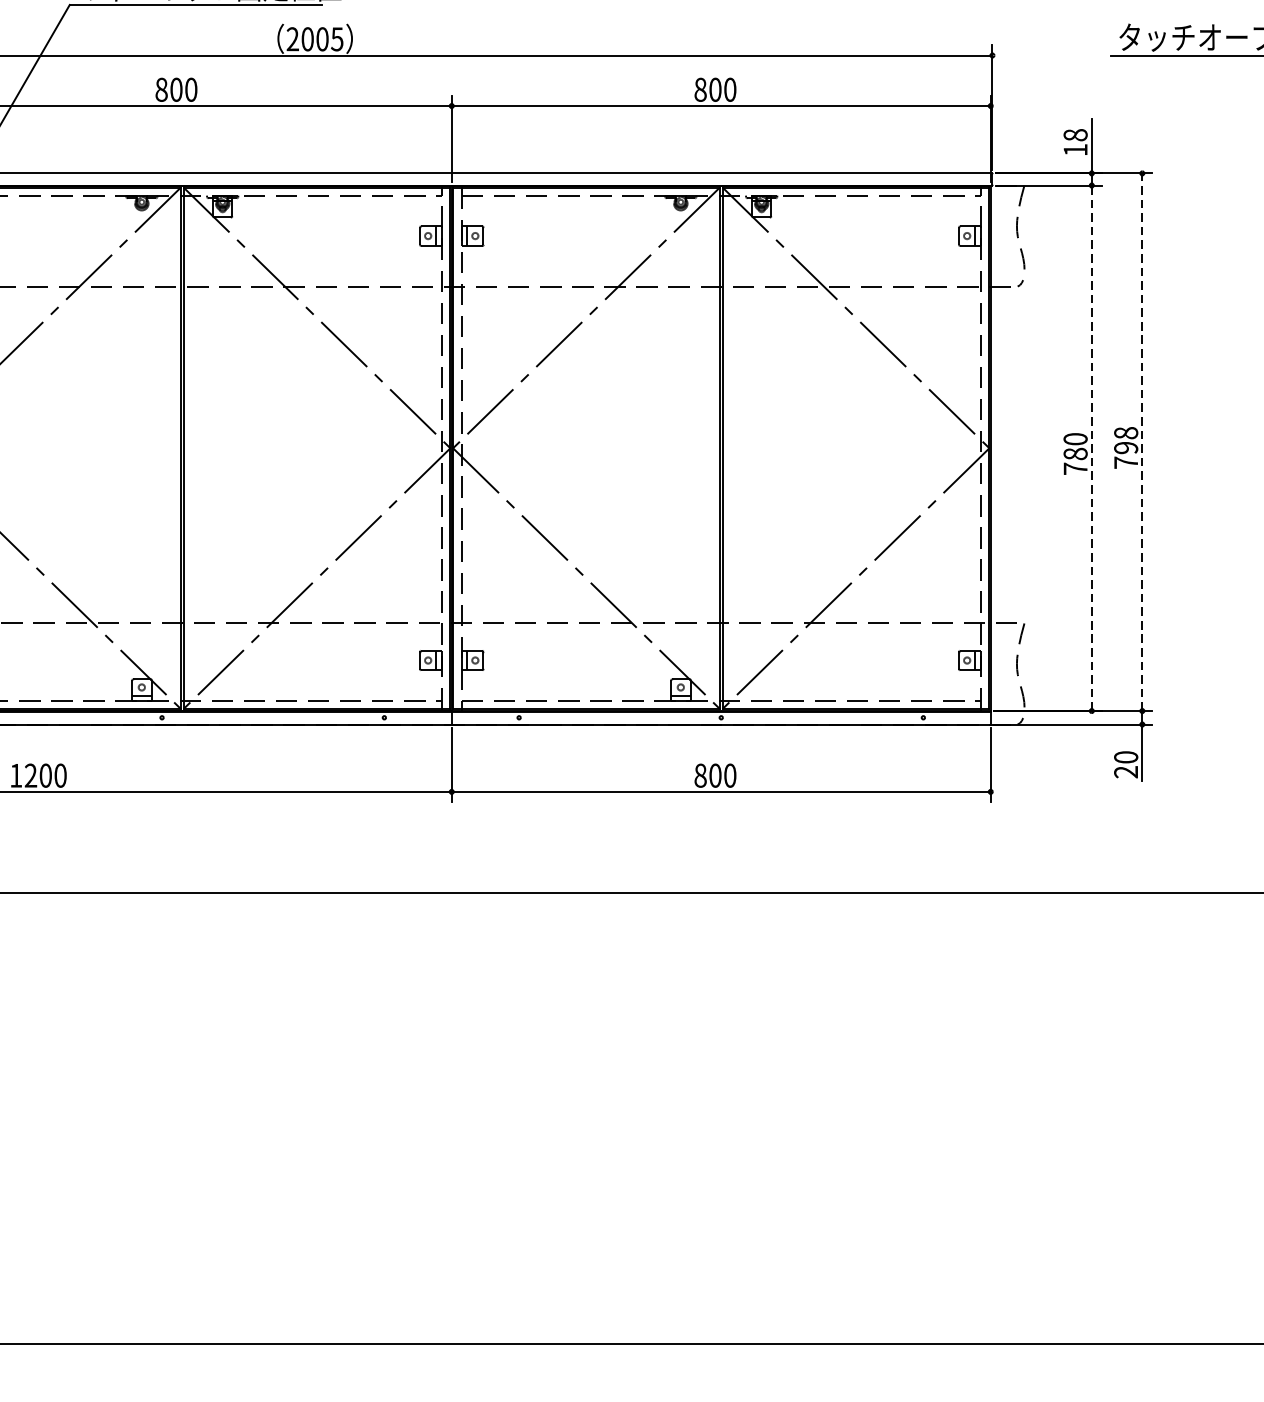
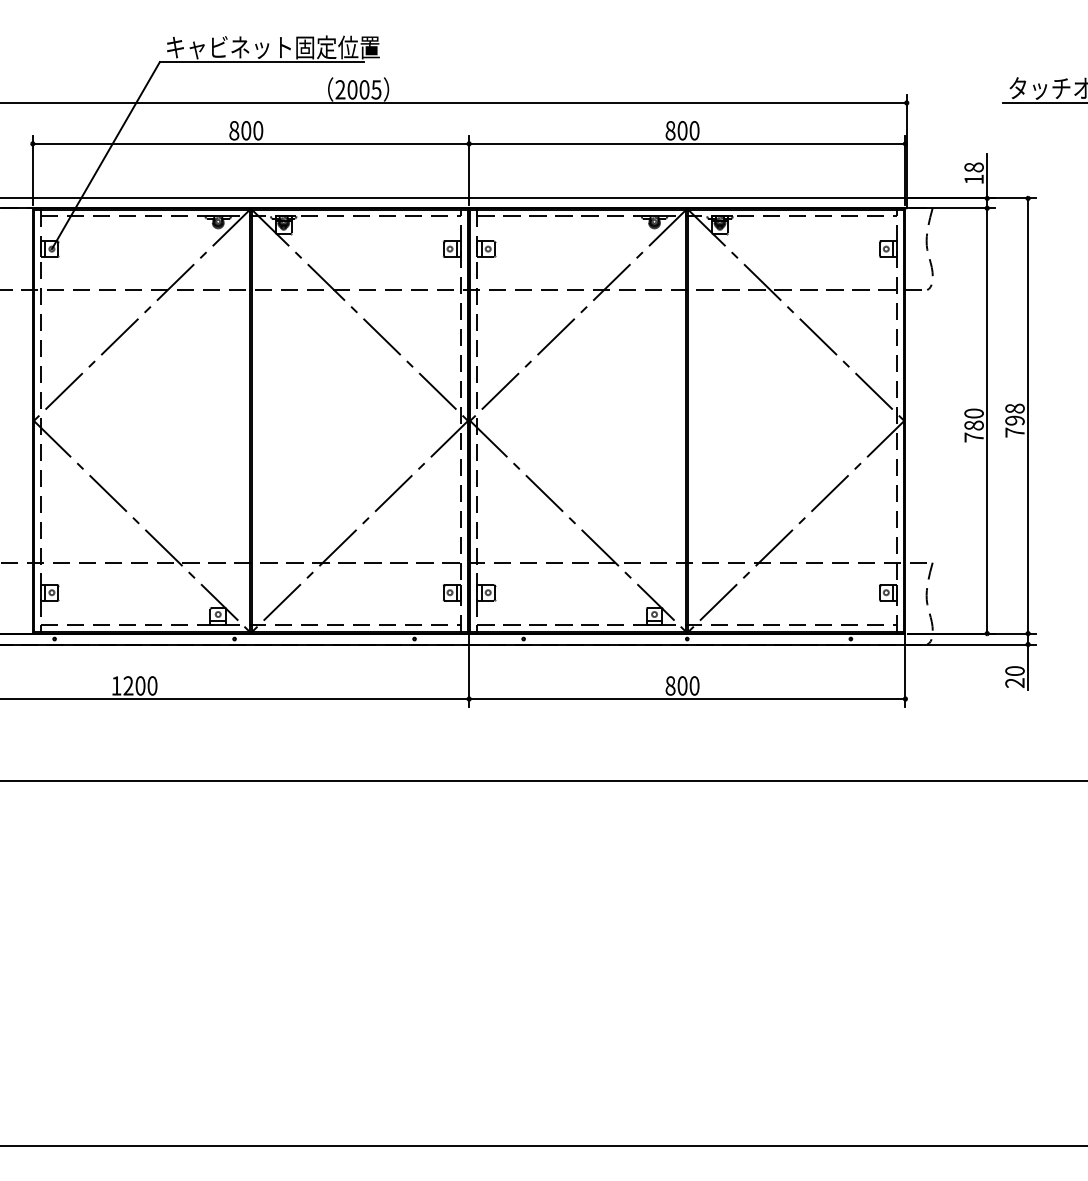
line: (1142, 442) -> (1028, 416), dashed -> solid
line: (1092, 447) -> (987, 420), dashed -> solid

